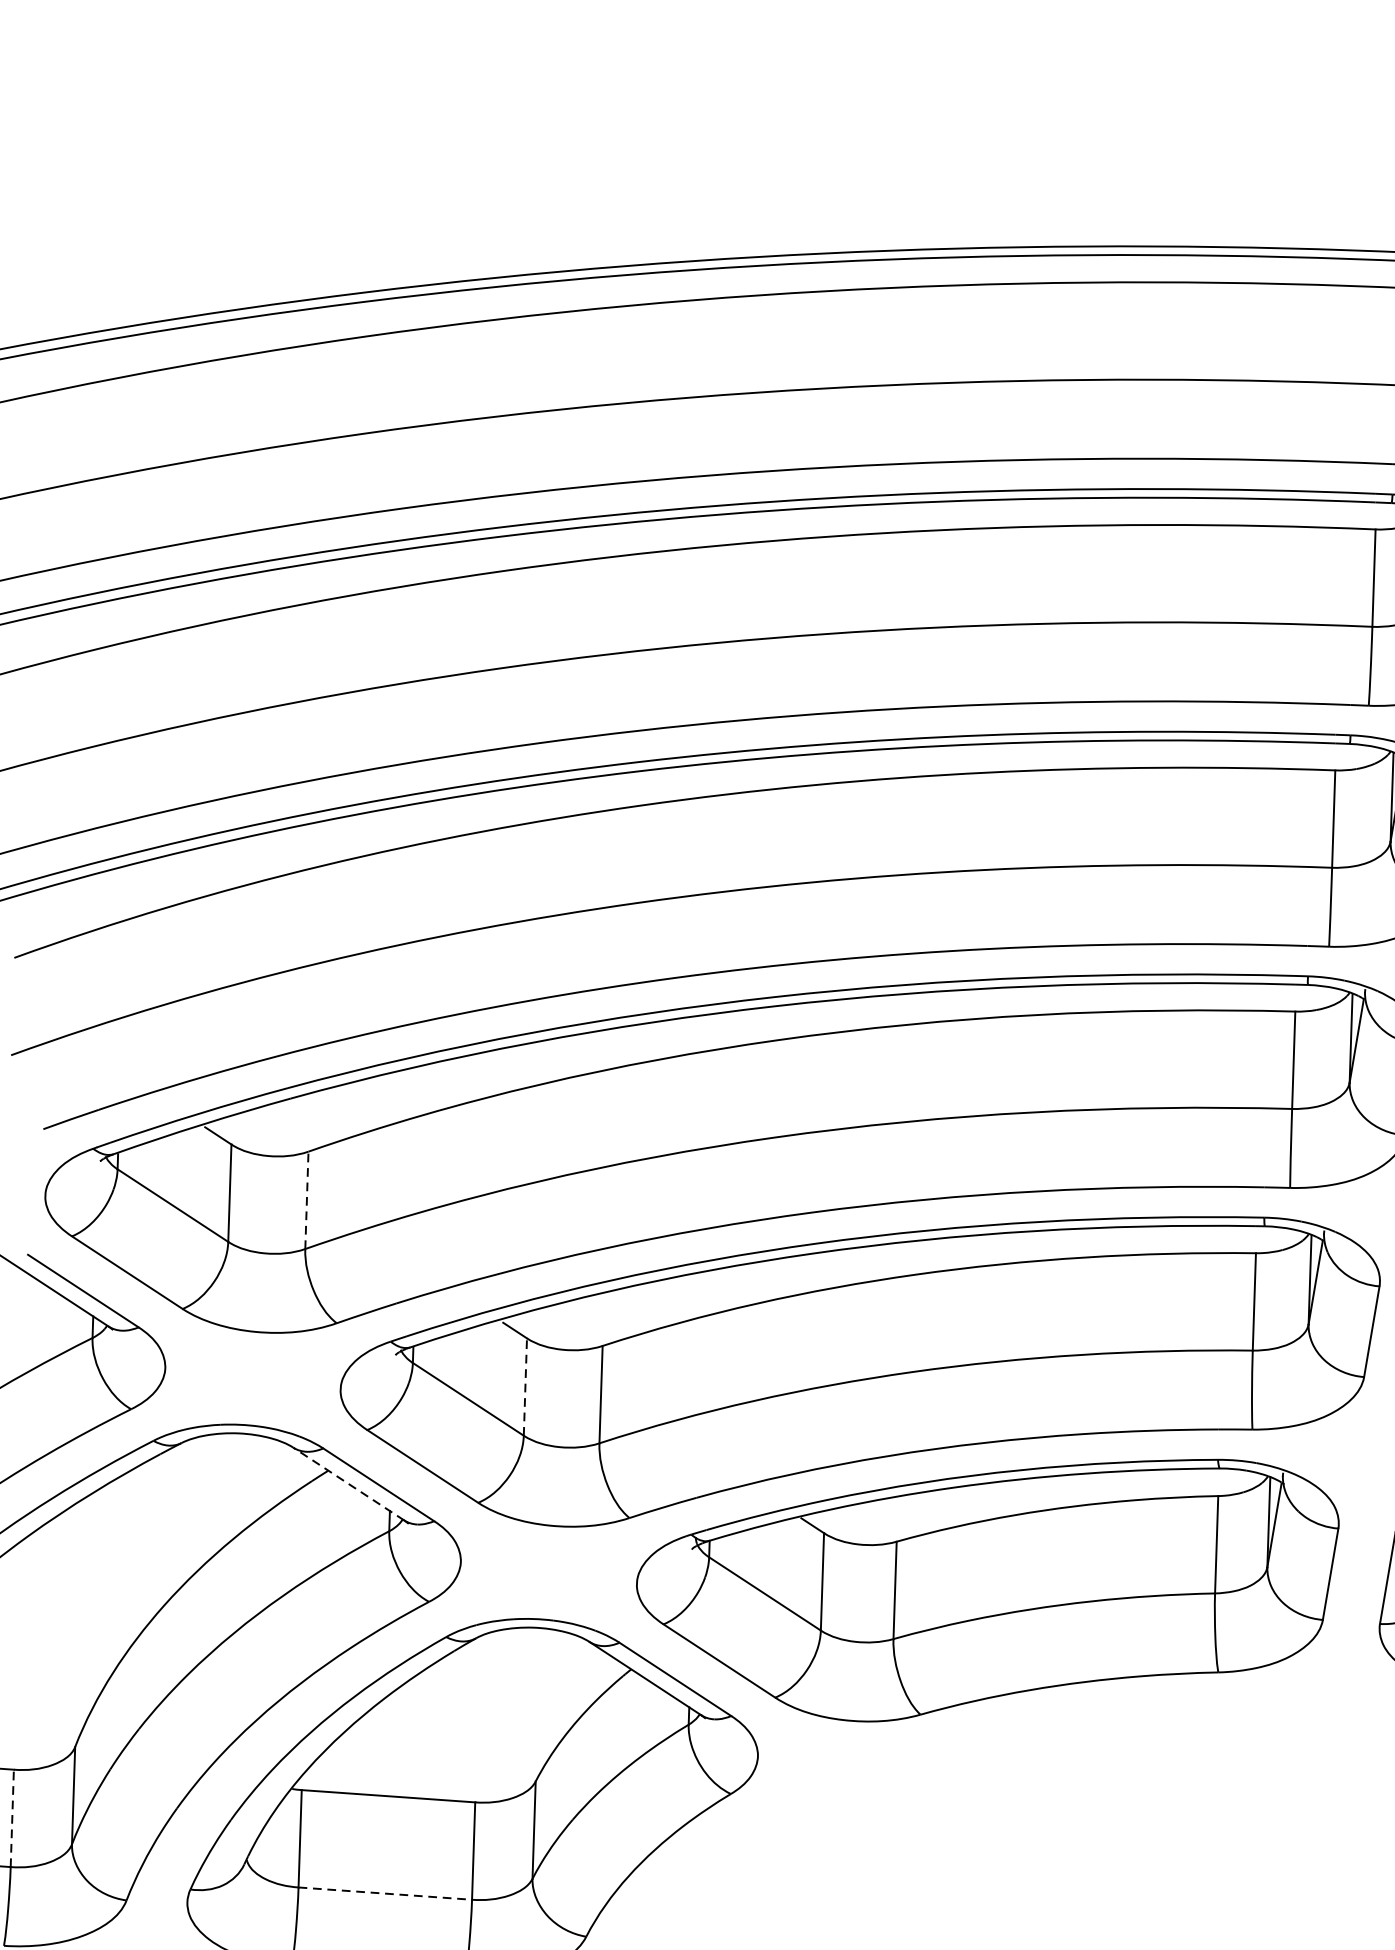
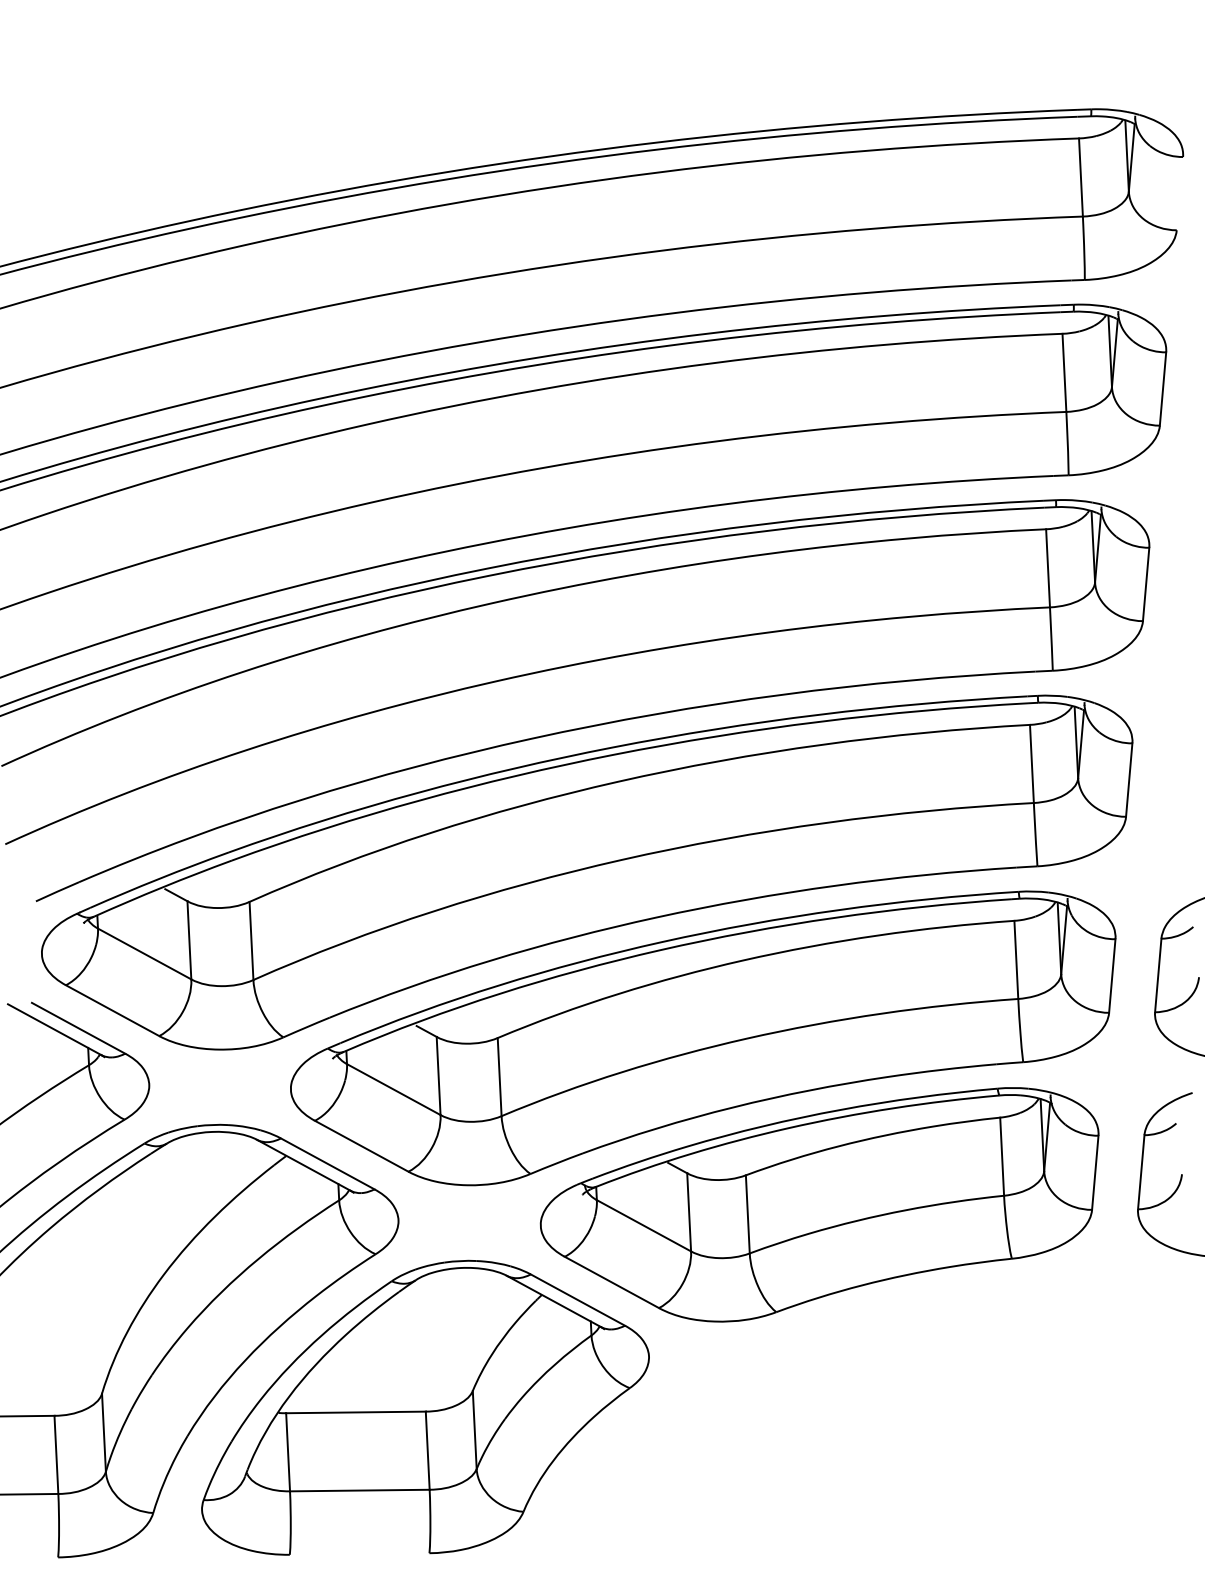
line: (306, 1199) -> (251, 940), dashed -> solid
line: (525, 1386) -> (438, 1075), dashed -> solid
line: (348, 1484) -> (303, 1165), dashed -> solid
line: (12, 1817) -> (56, 1454), dashed -> solid
line: (384, 1893) -> (359, 1490), dashed -> solid

